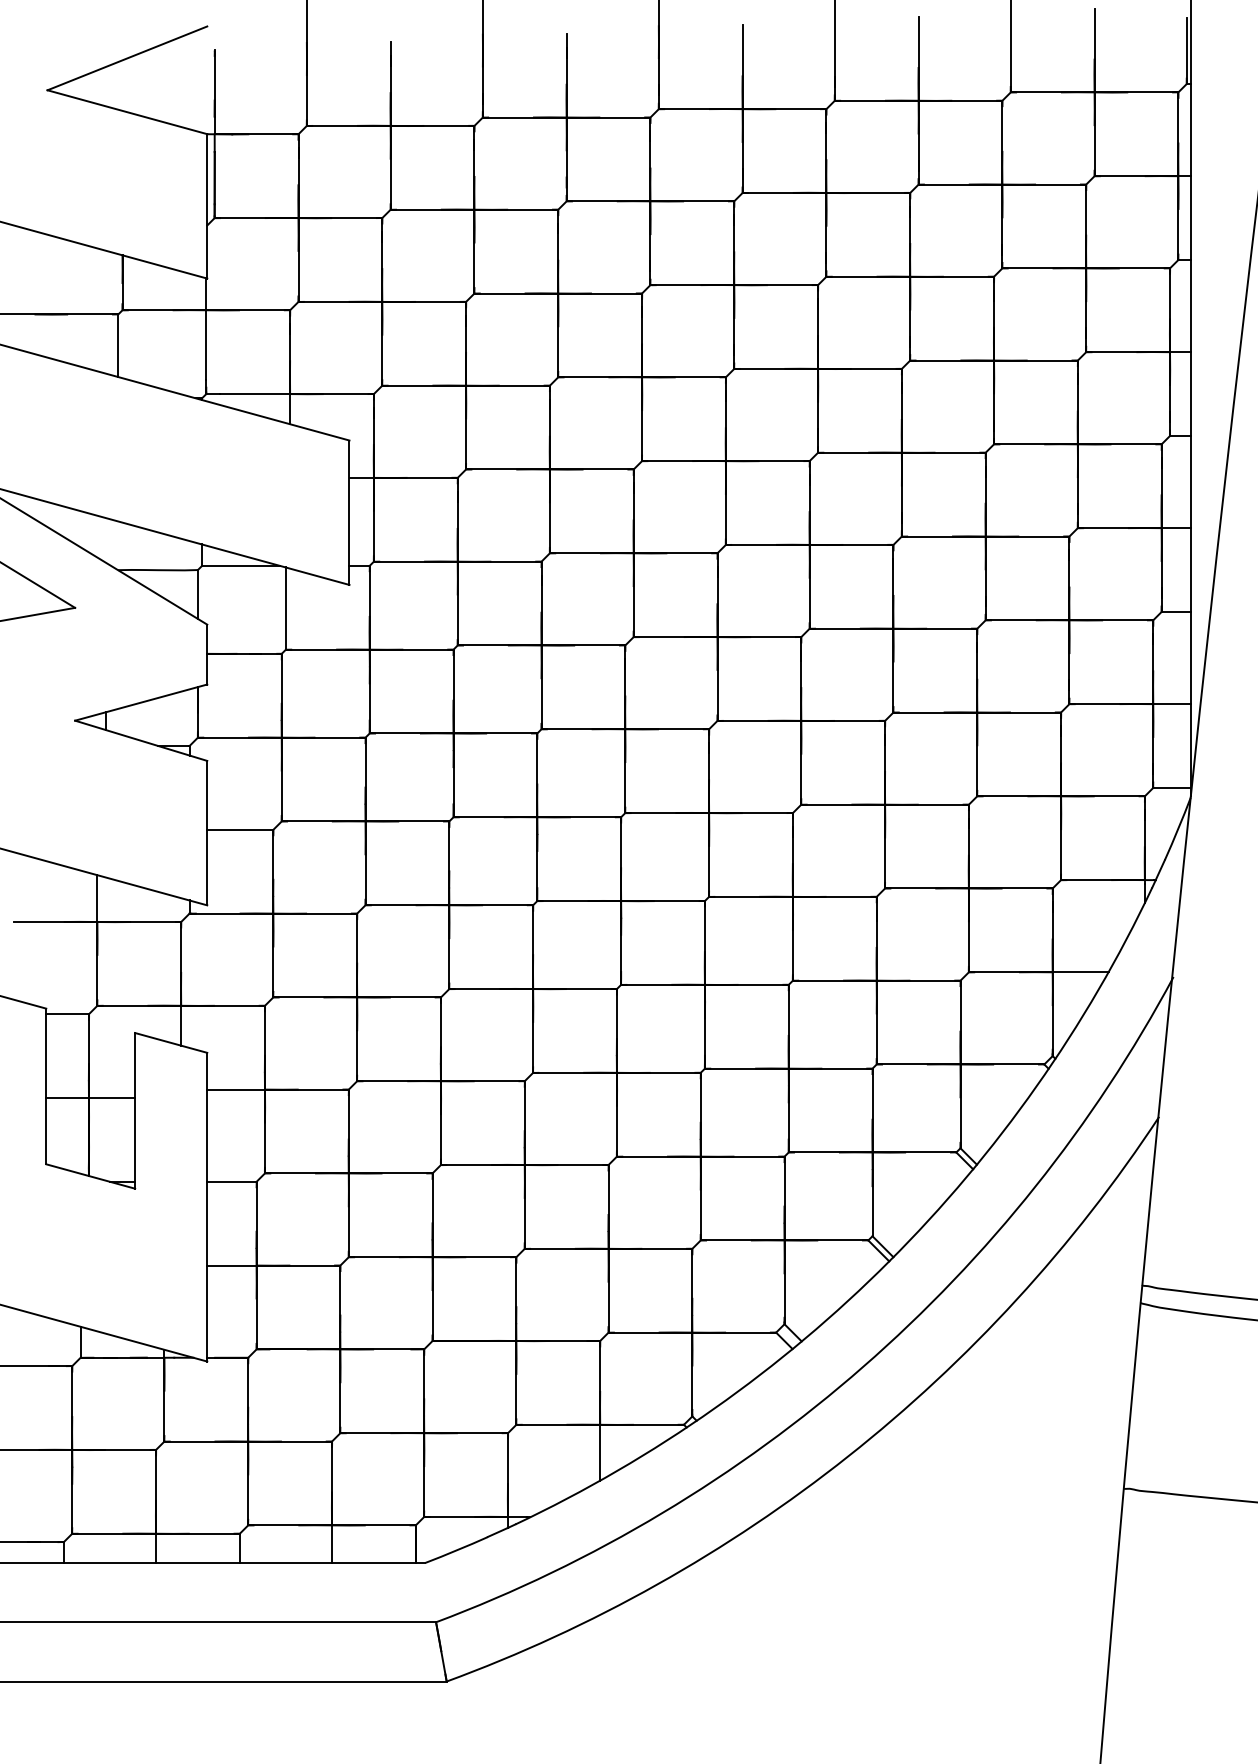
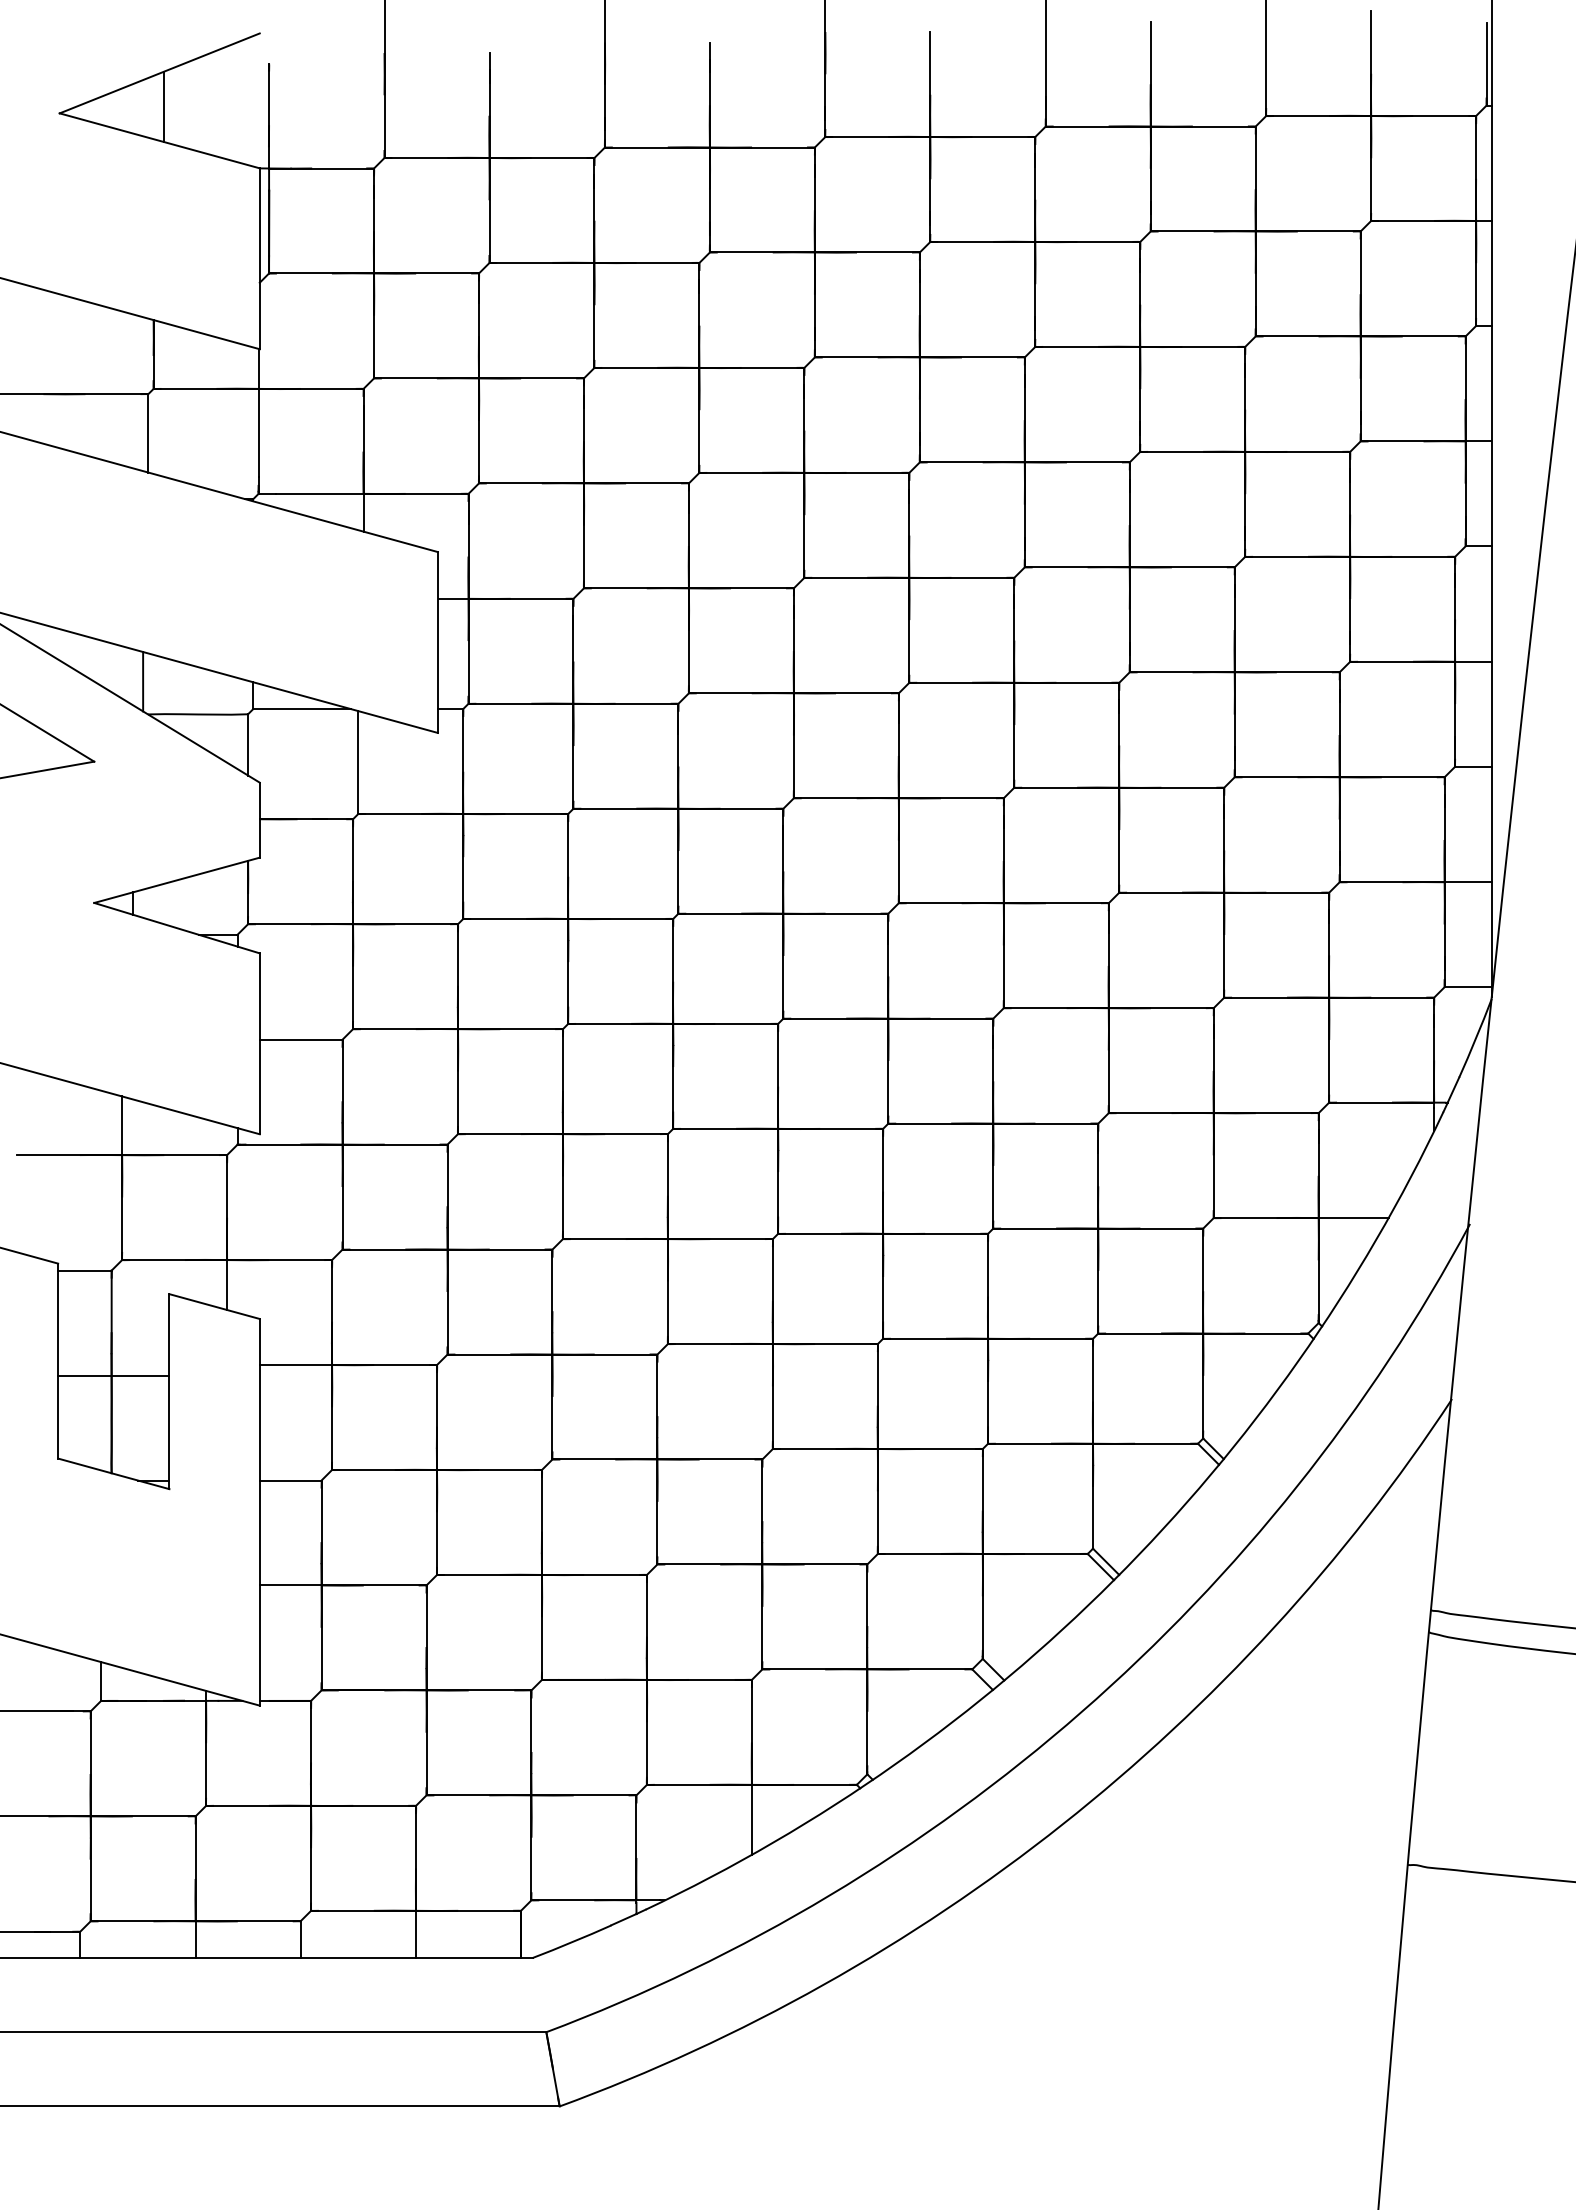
line: (131, 84) -> (164, 106), added
line: (114, 543) -> (143, 681), added

